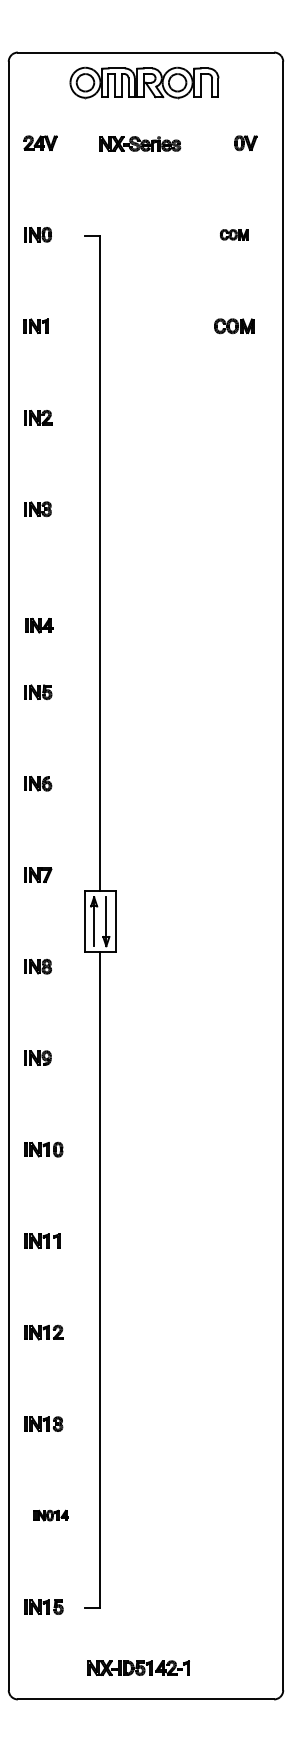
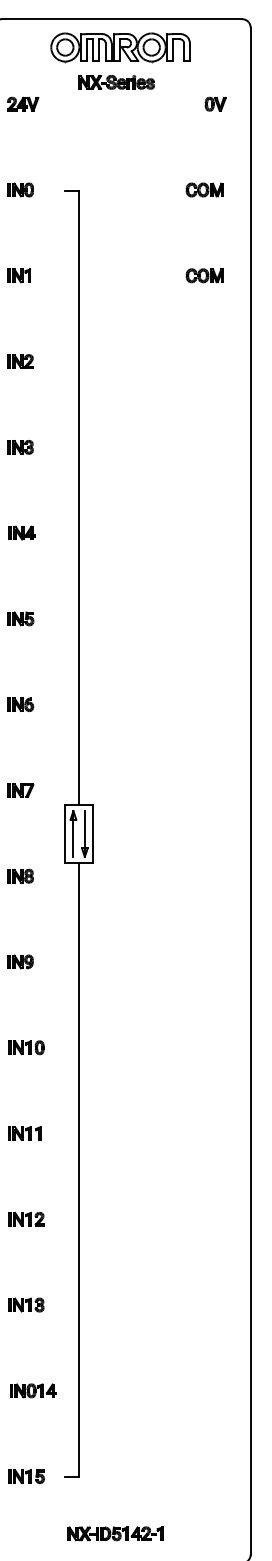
part: (140, 143) -> (116, 81), moved
part: (234, 234) -> (205, 189), size x1.43
part: (39, 625) -> (22, 532), moved
part: (51, 1515) -> (33, 1390), size x1.43

